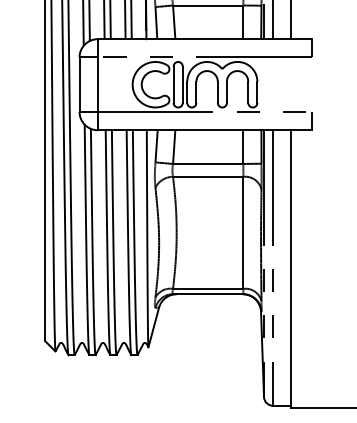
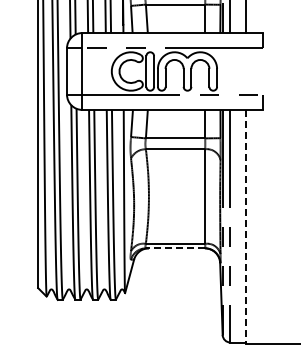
line: (291, 269) -> (245, 227), solid -> dashed
line: (208, 294) -> (175, 248), solid -> dashed

